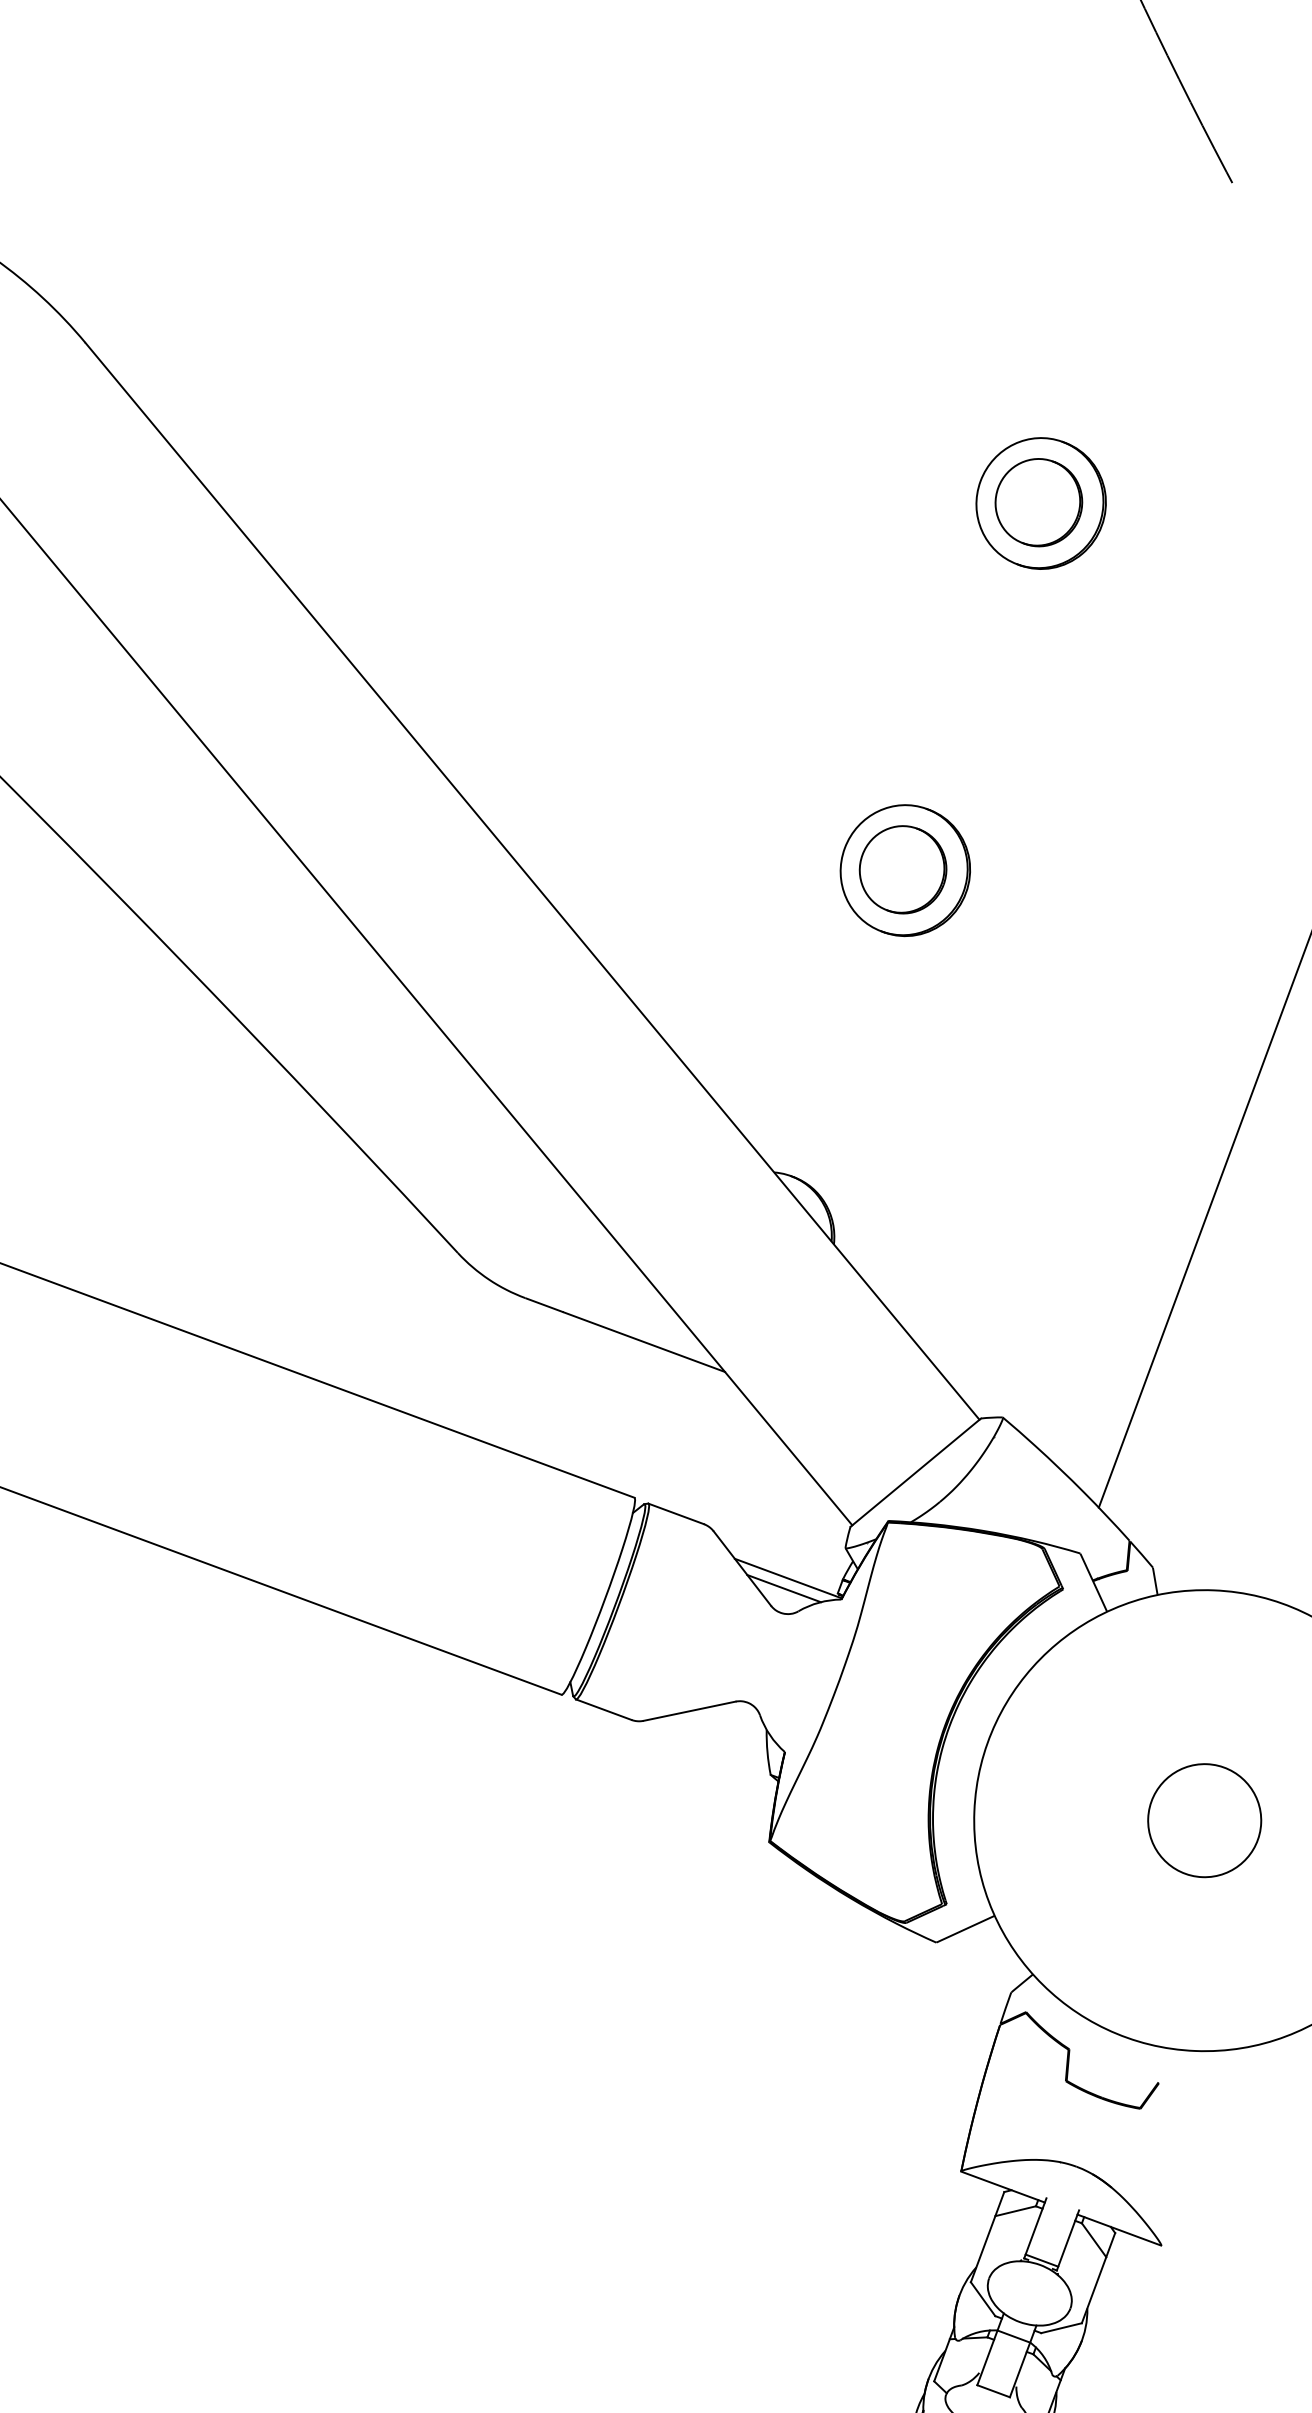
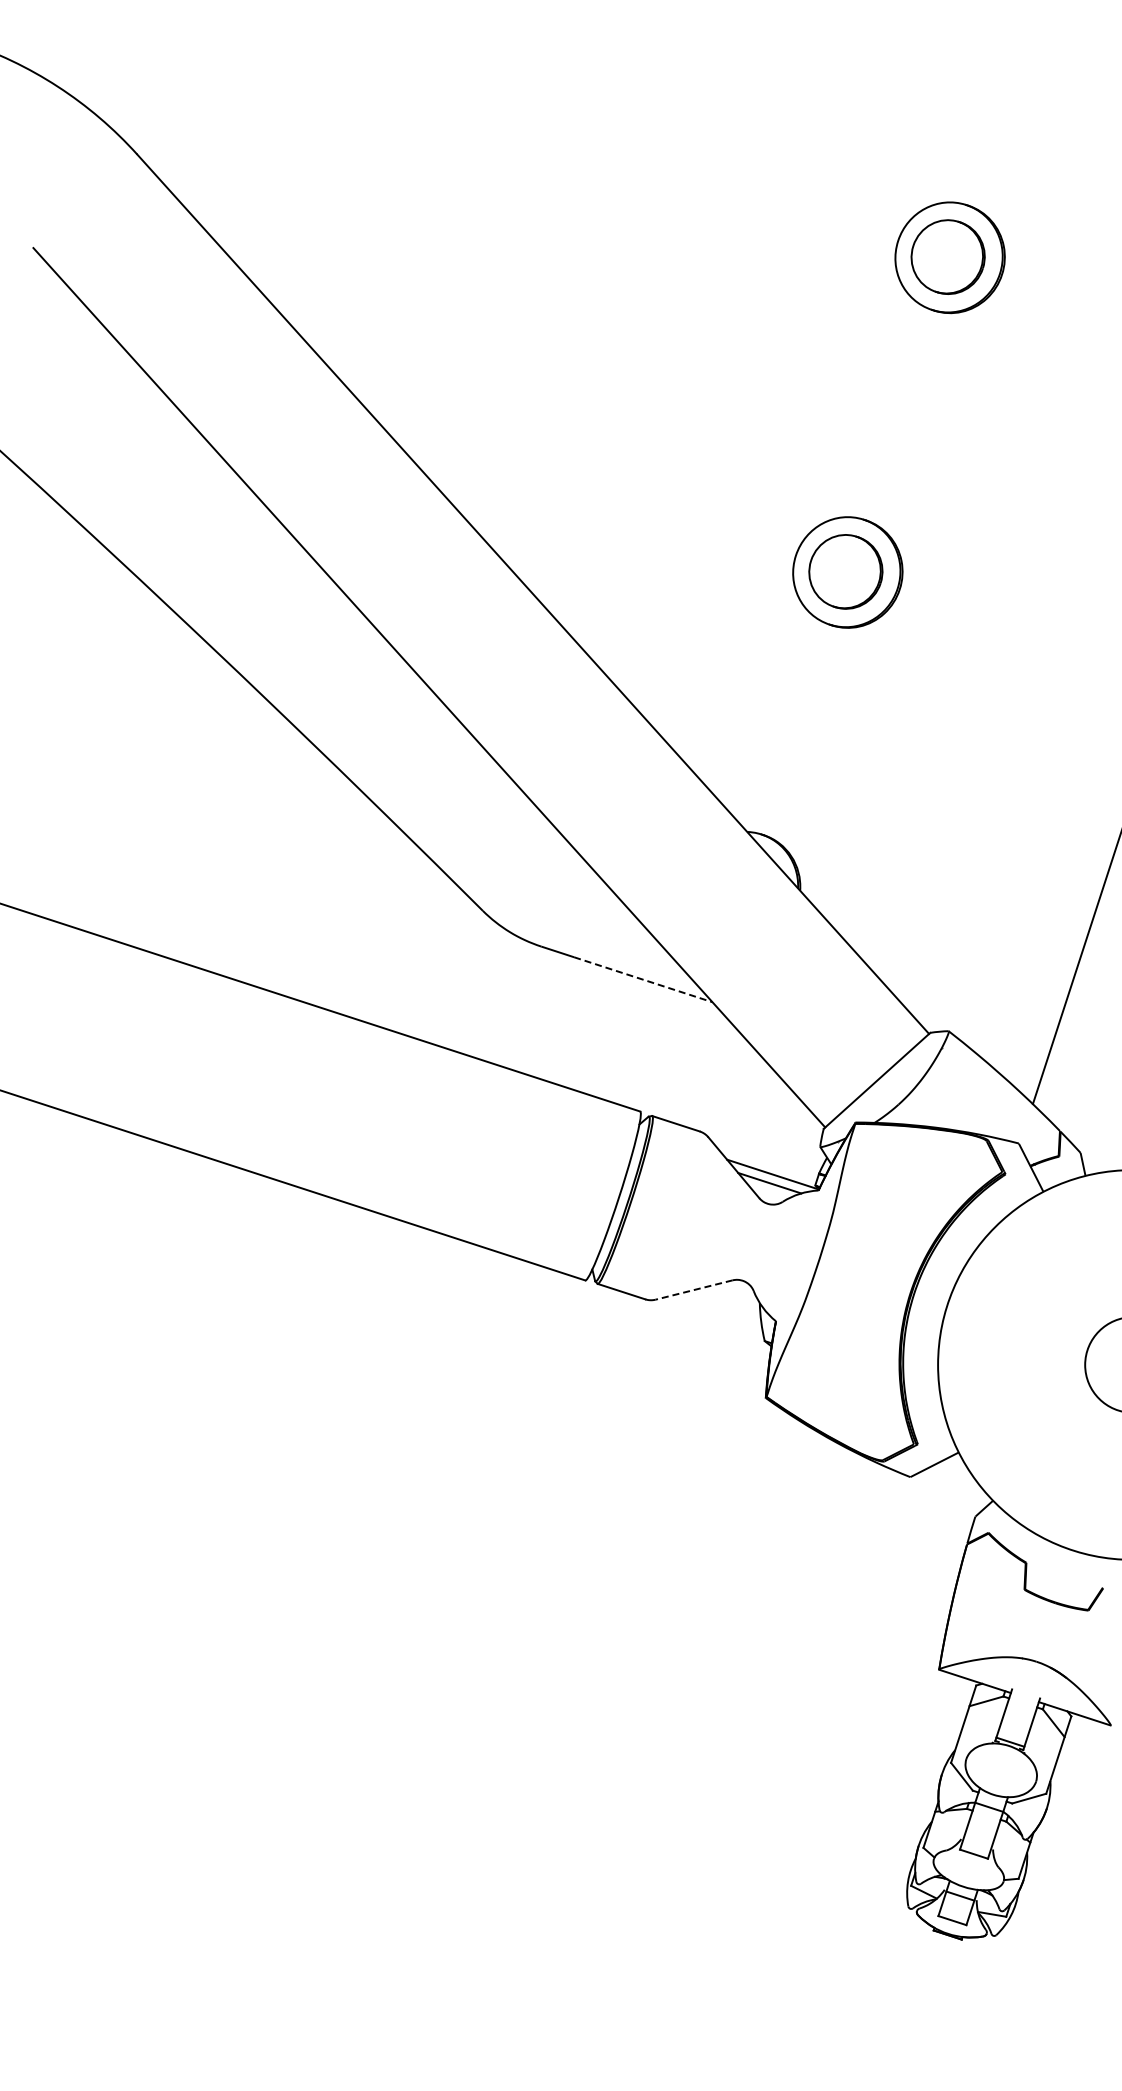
line: (644, 1341) -> (643, 979), solid -> dashed
line: (690, 1711) -> (694, 1290), solid -> dashed

